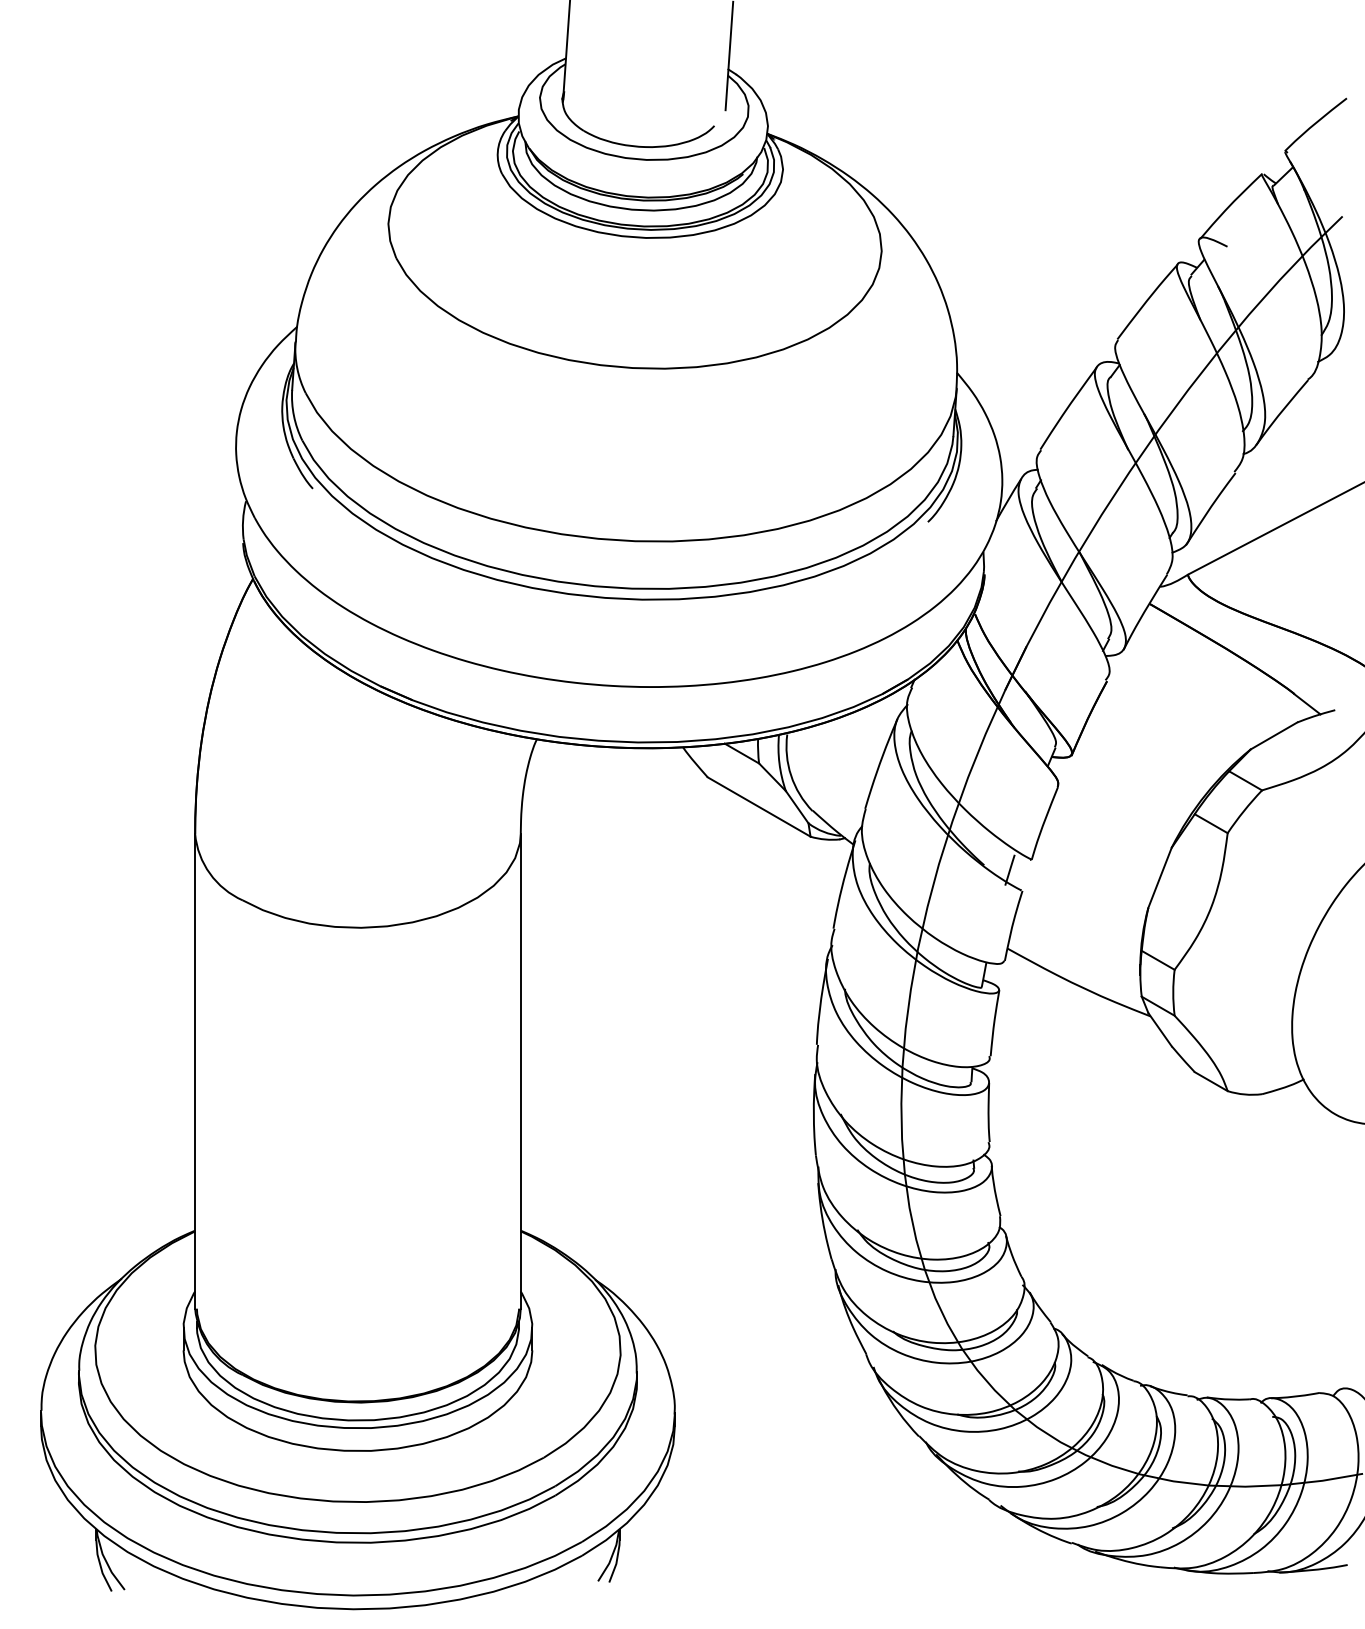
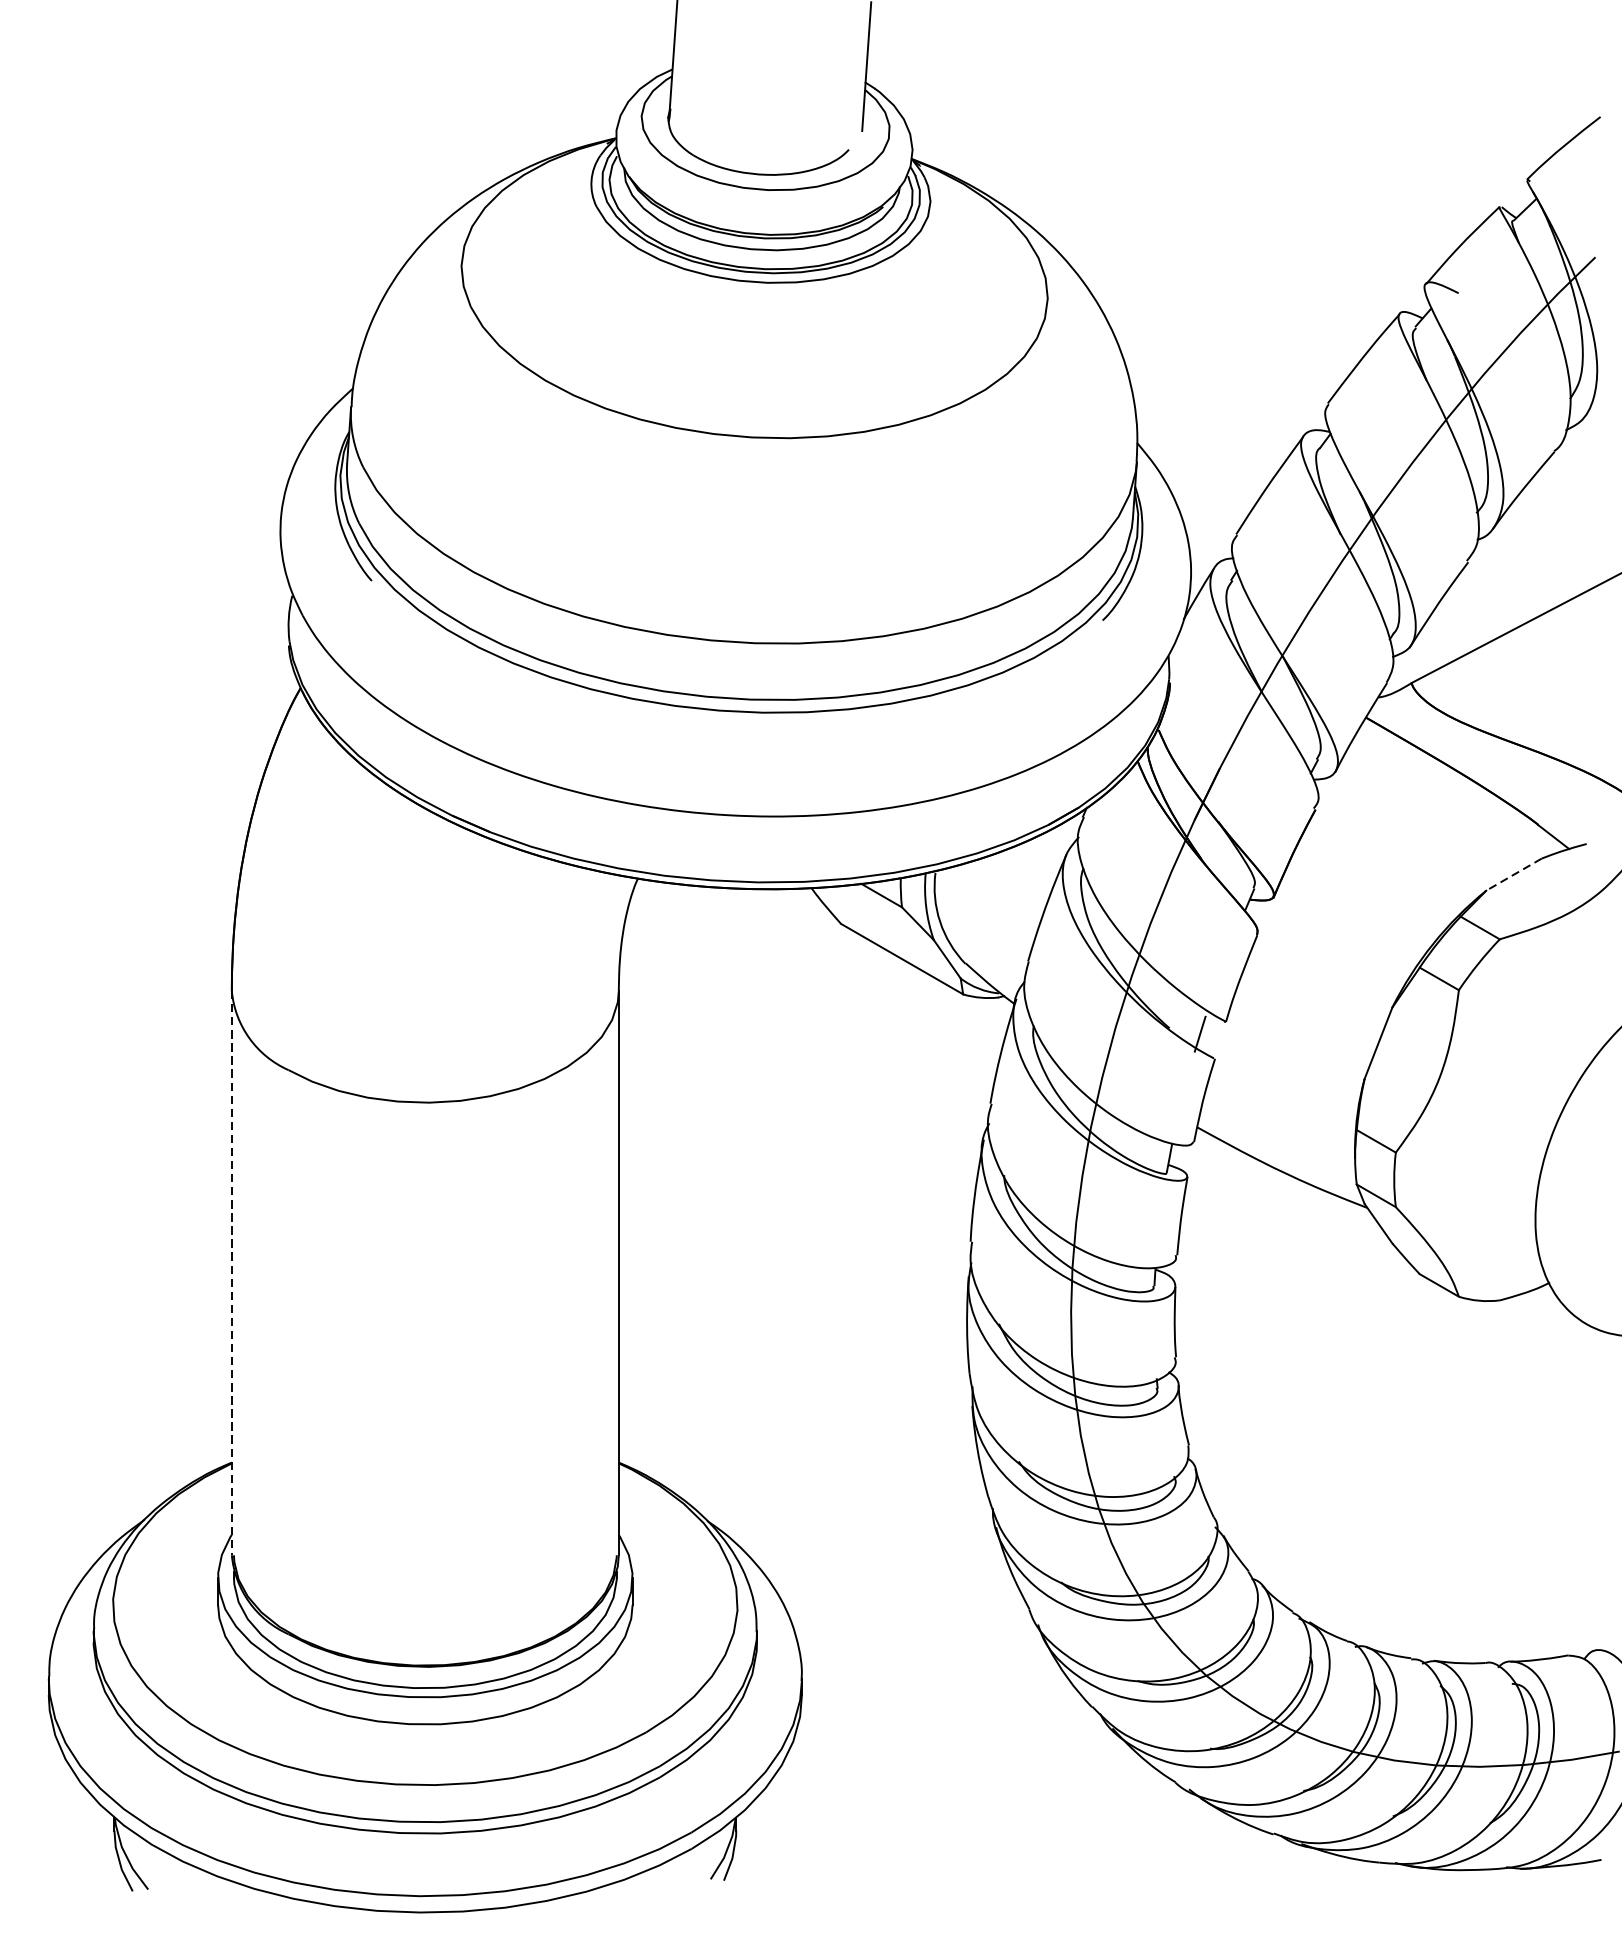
line: (1274, 735) -> (1514, 874), solid -> dashed
line: (195, 1071) -> (232, 1273), solid -> dashed

